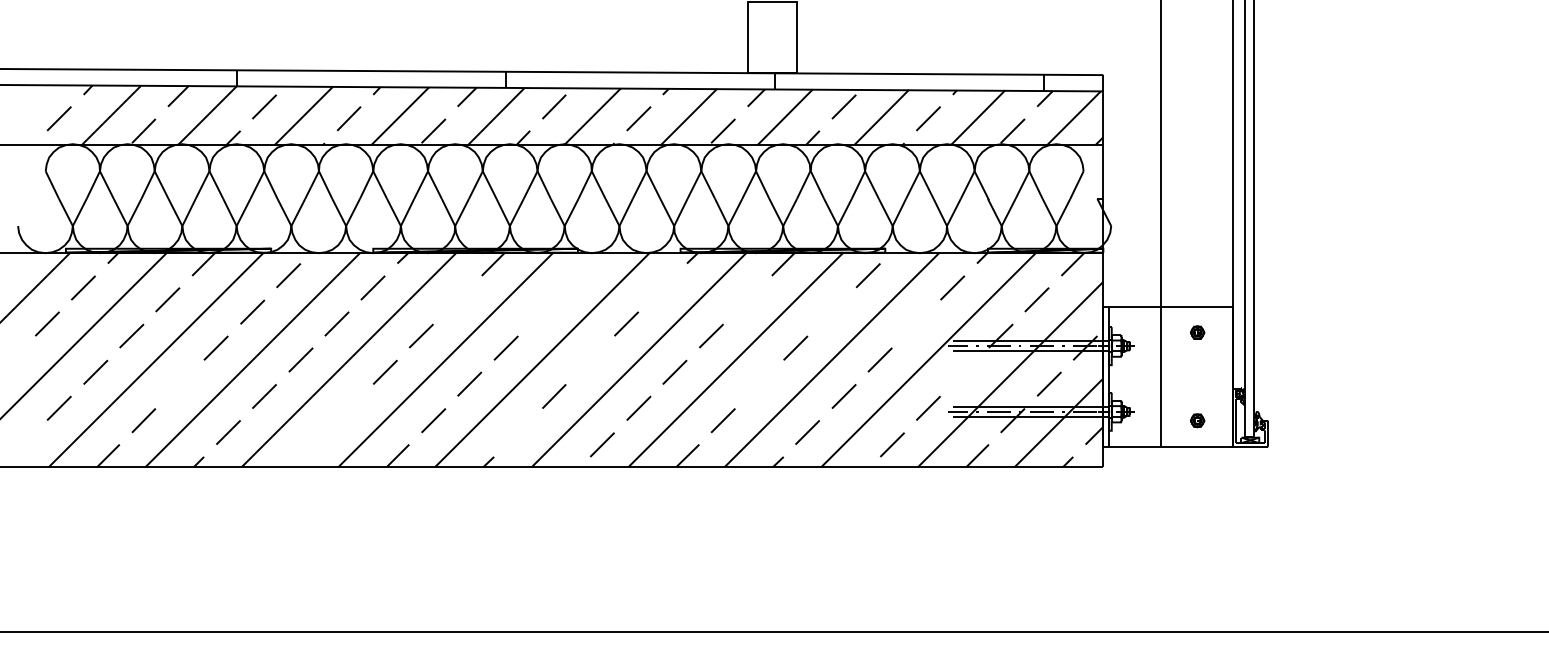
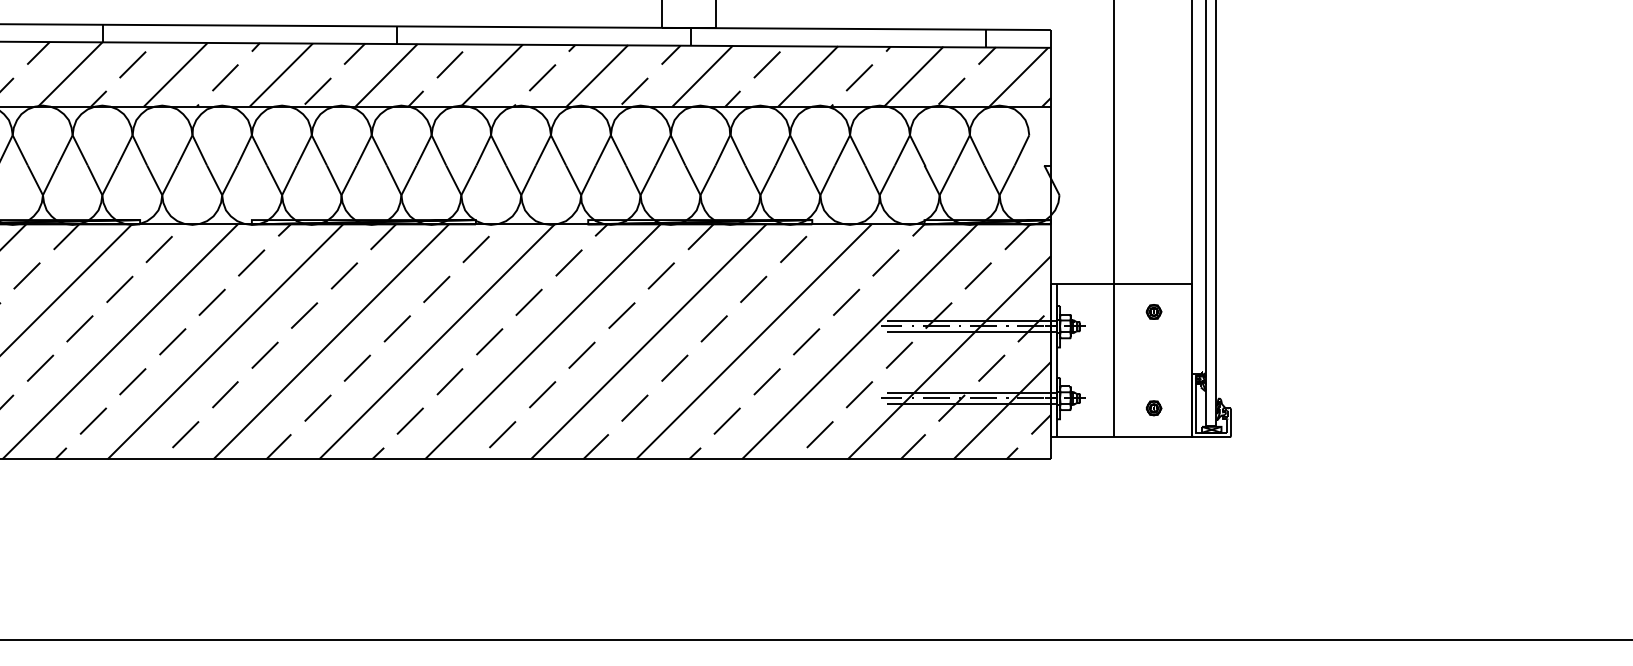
line: (577, 275) -> (475, 249), added
line: (662, 287) -> (568, 262), added
line: (457, 299) -> (344, 275), added
line: (747, 299) -> (661, 275), added
line: (541, 311) -> (435, 288), added
line: (831, 311) -> (753, 288), added
line: (916, 323) -> (846, 301), added
line: (590, 359) -> (489, 341), added
line: (964, 371) -> (898, 354), added
line: (179, 383) -> (39, 367), added
line: (759, 383) -> (674, 367), added
line: (348, 407) -> (224, 393), added
line: (517, 432) -> (409, 421), added
line: (312, 444) -> (185, 434), added

